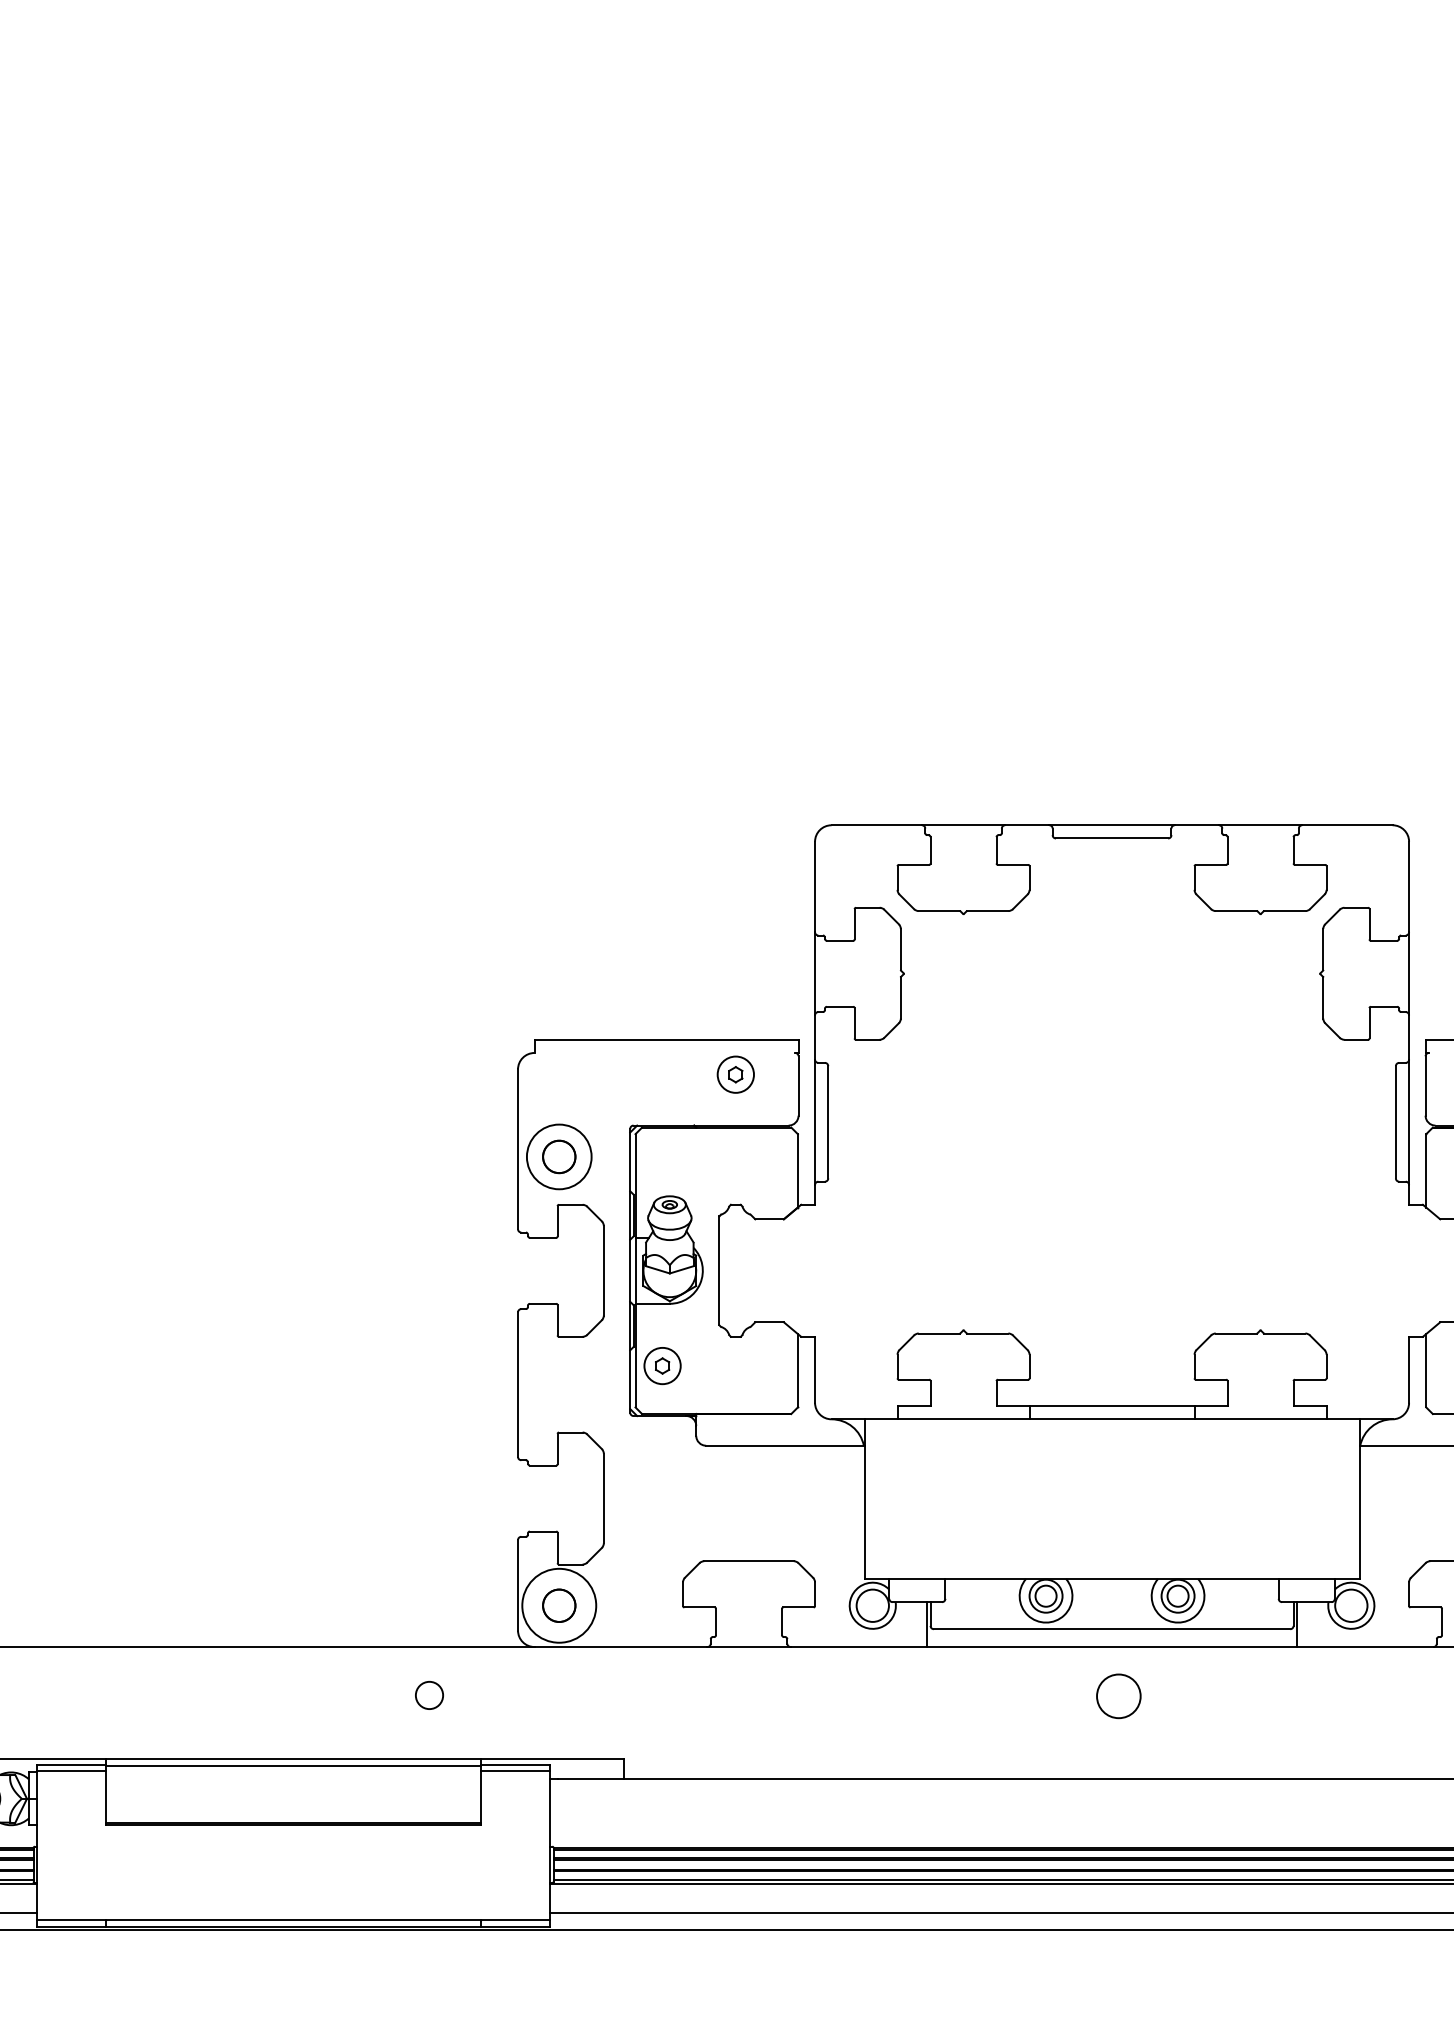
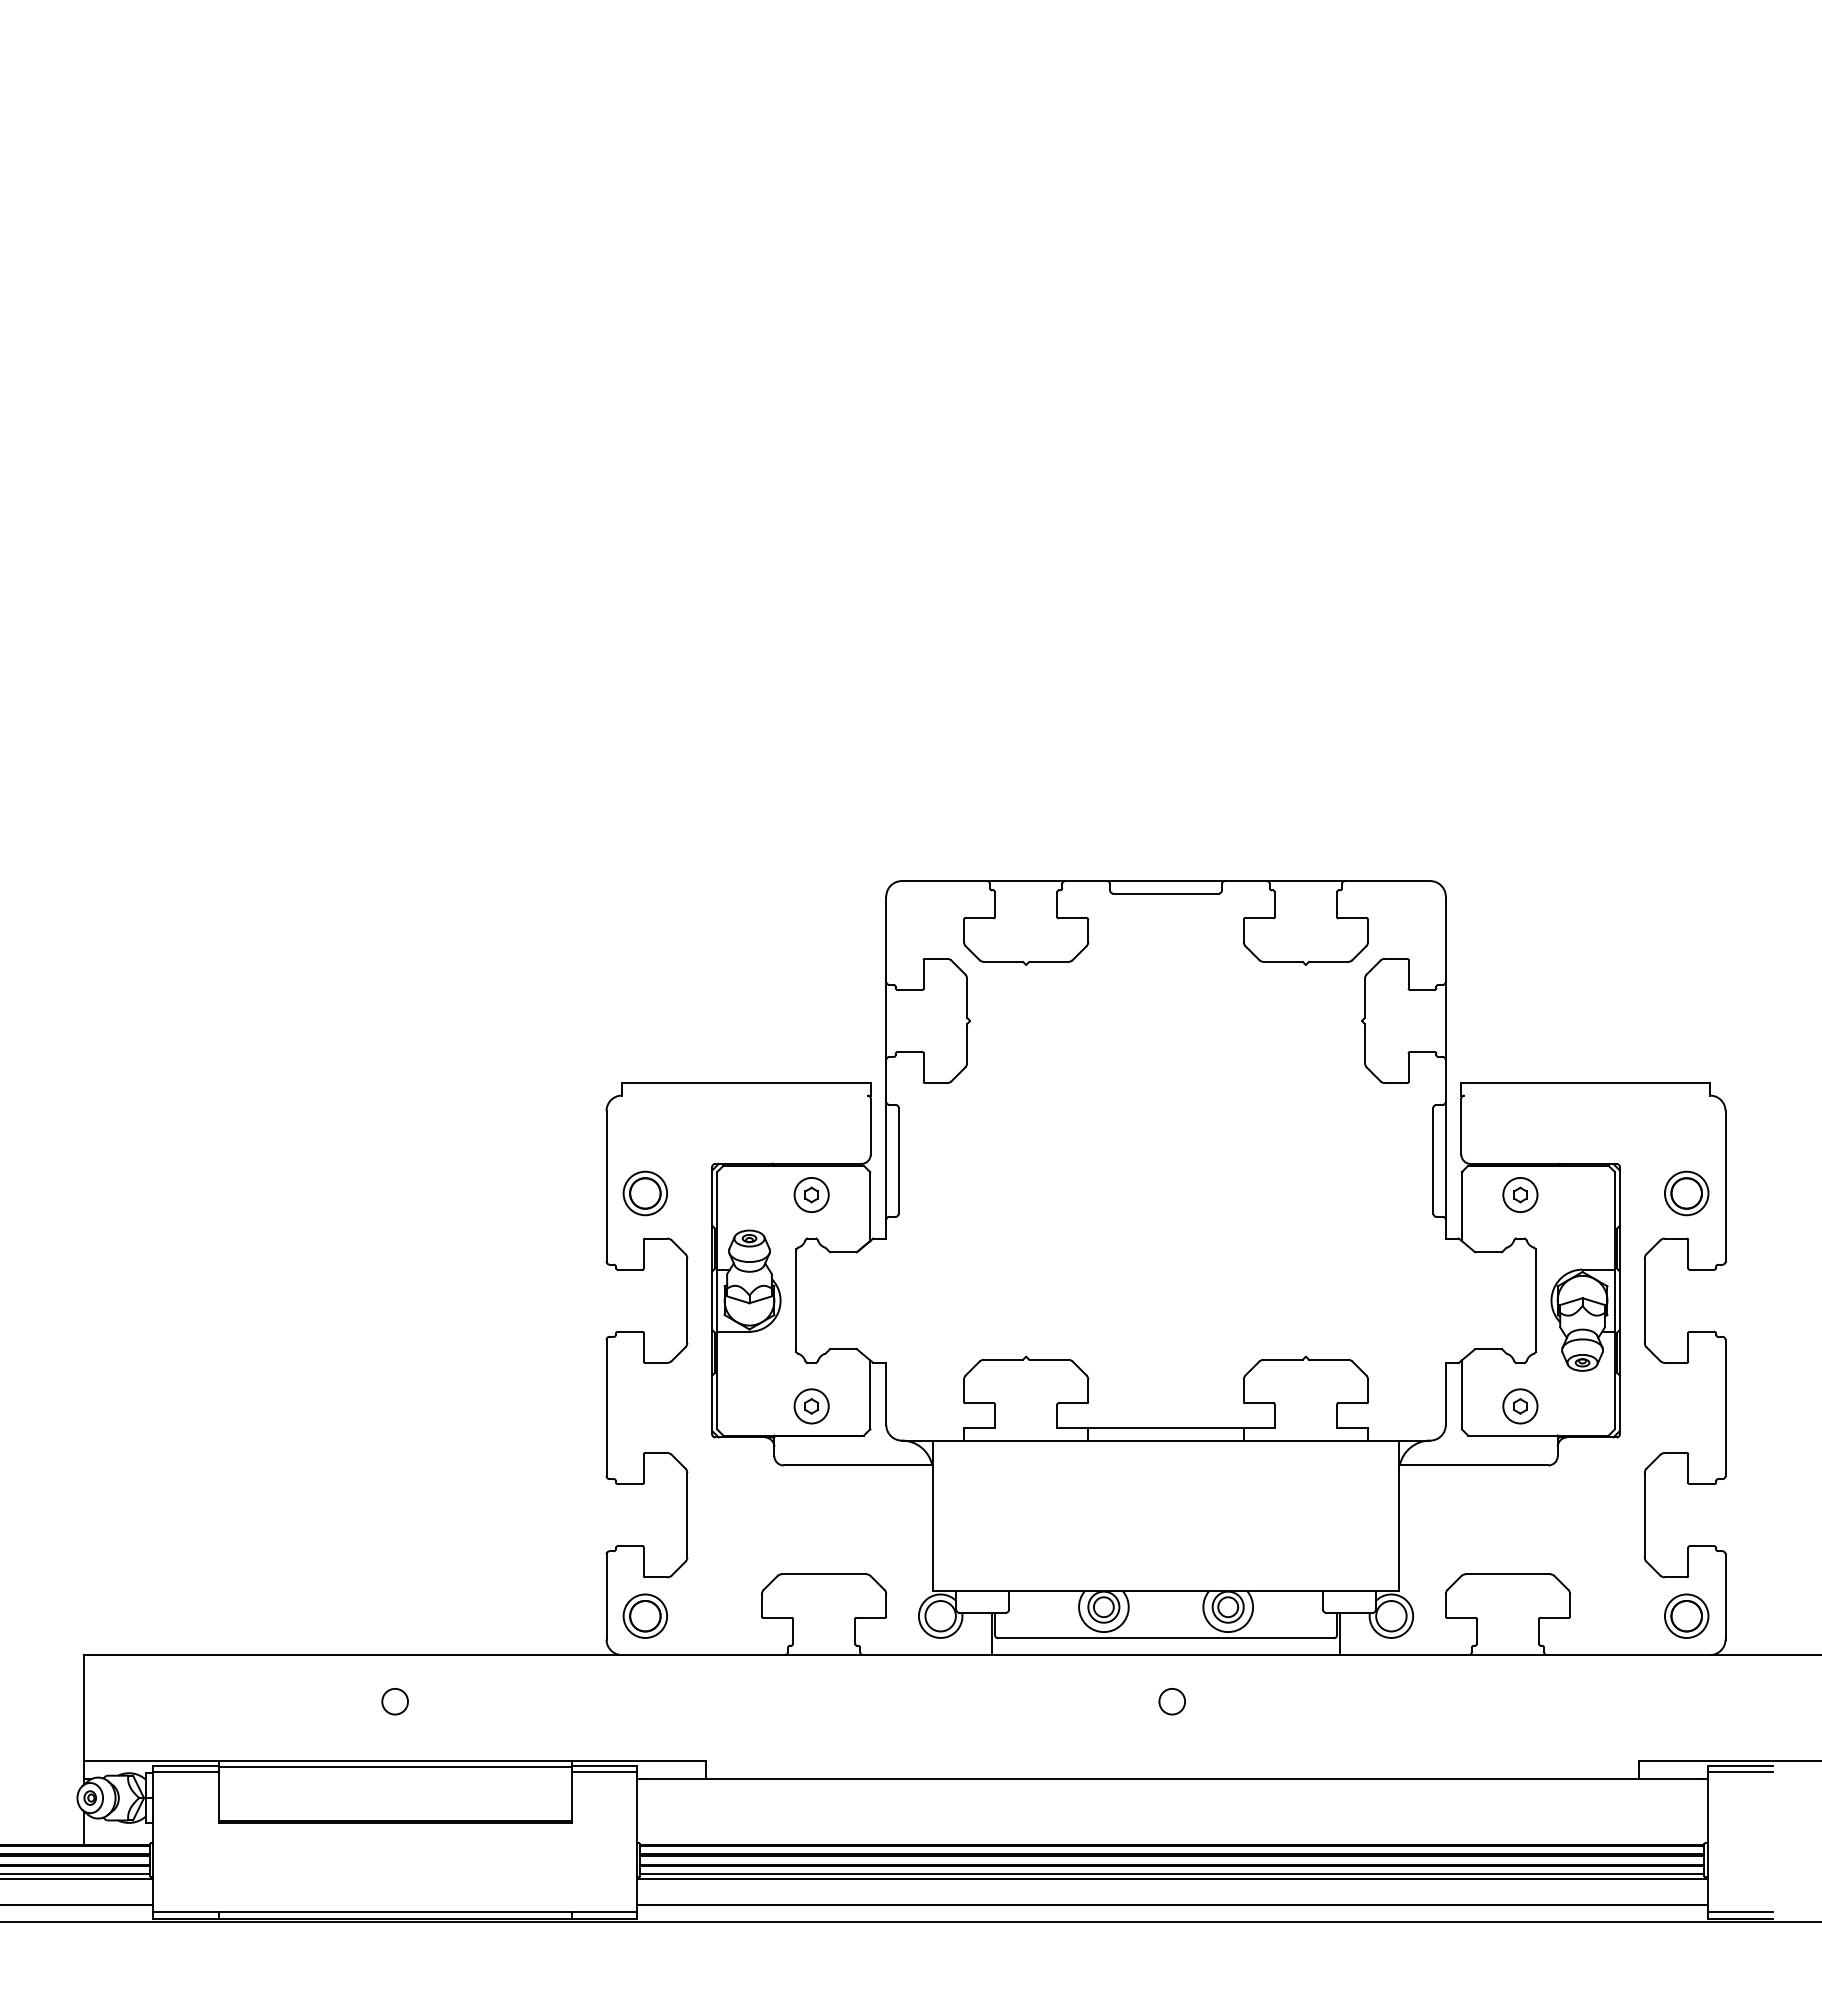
part: (735, 1074) -> (811, 1194), moved
circle: (559, 1156) -> (645, 1193), size x0.71
part: (662, 1366) -> (811, 1406), moved
circle: (559, 1605) -> (645, 1615), size x0.62
circle: (428, 1695) -> (394, 1701), moved
circle: (1117, 1696) -> (1171, 1701), size x0.62

